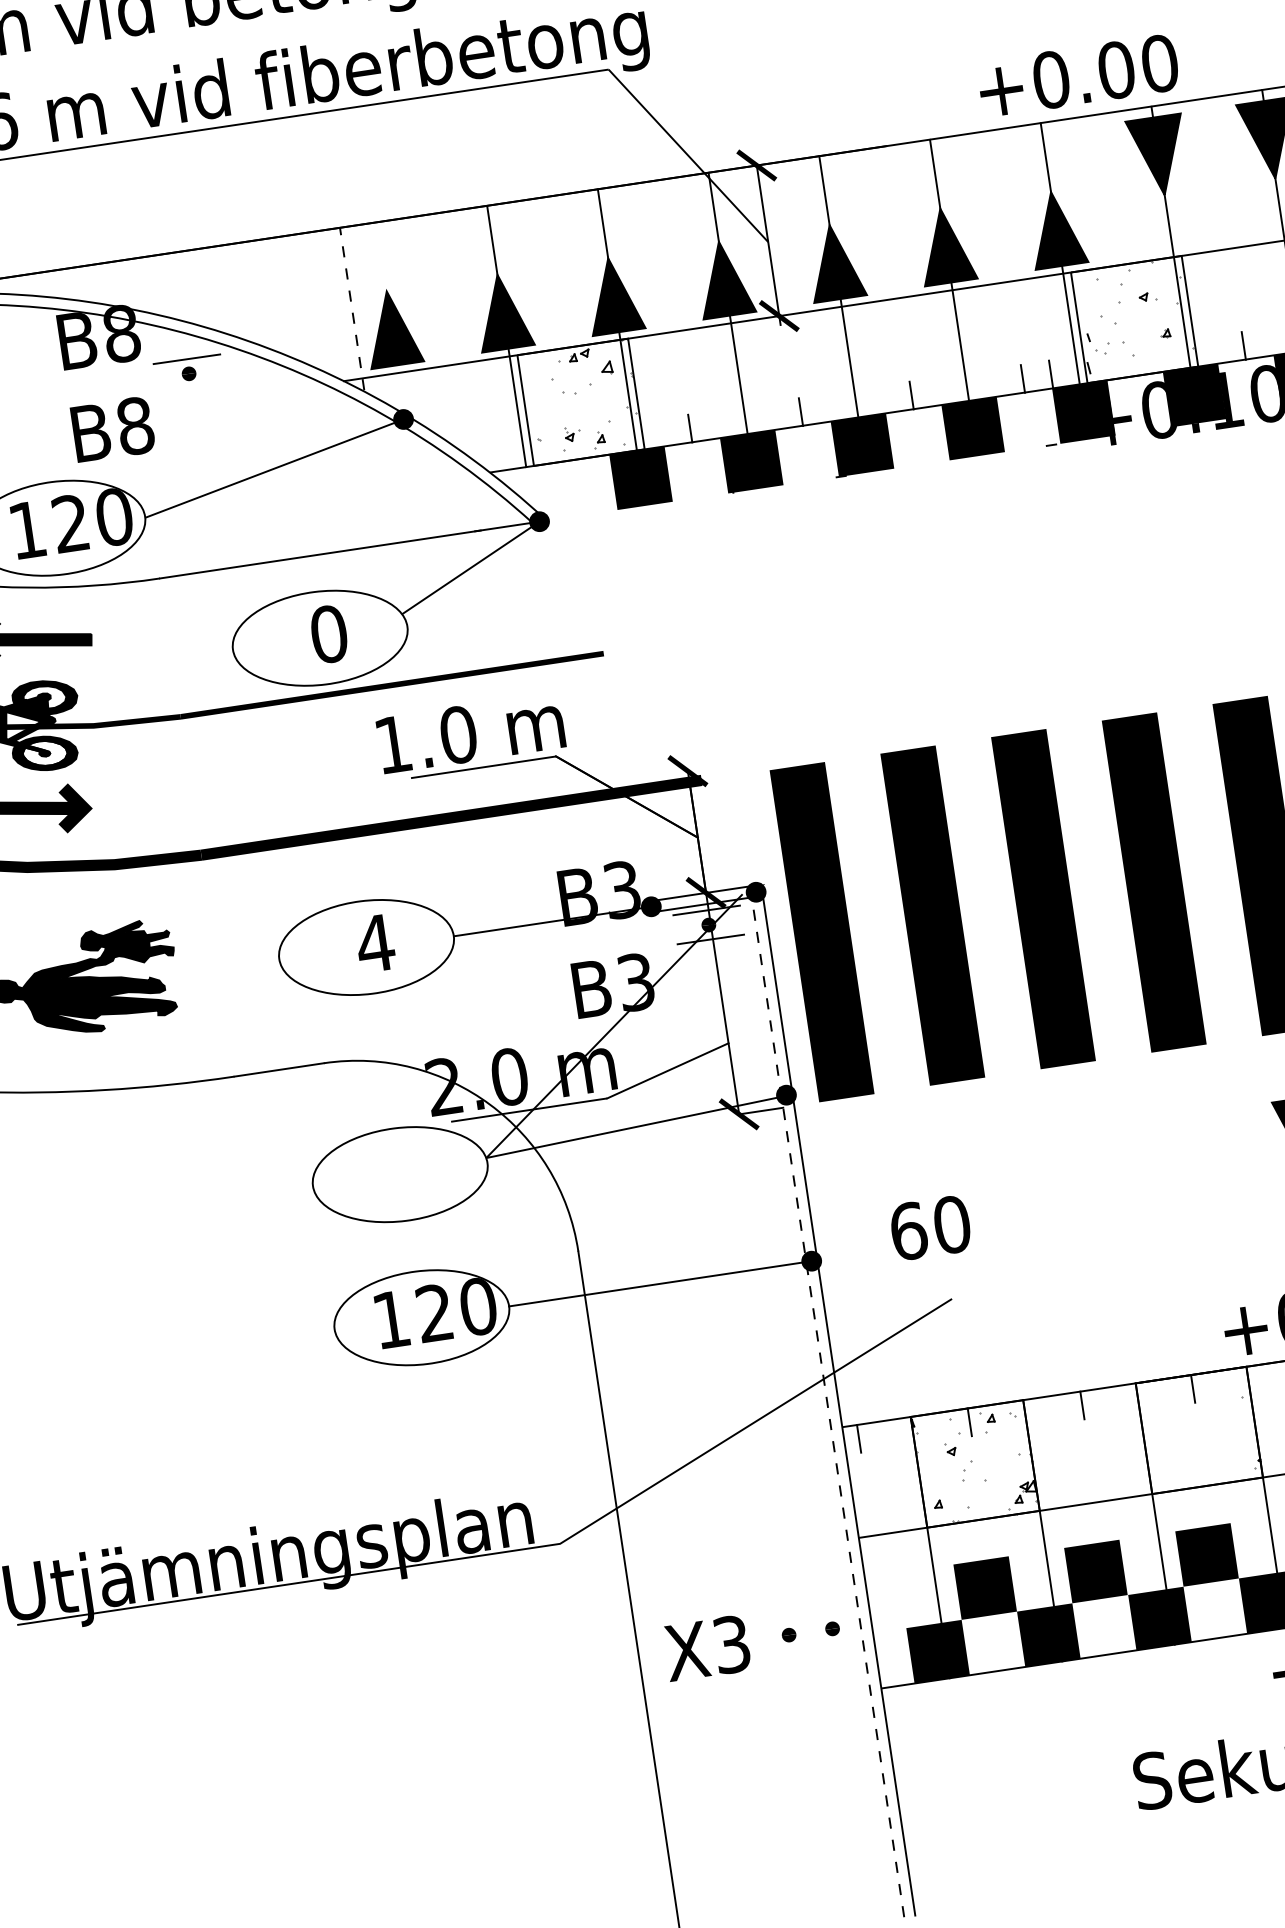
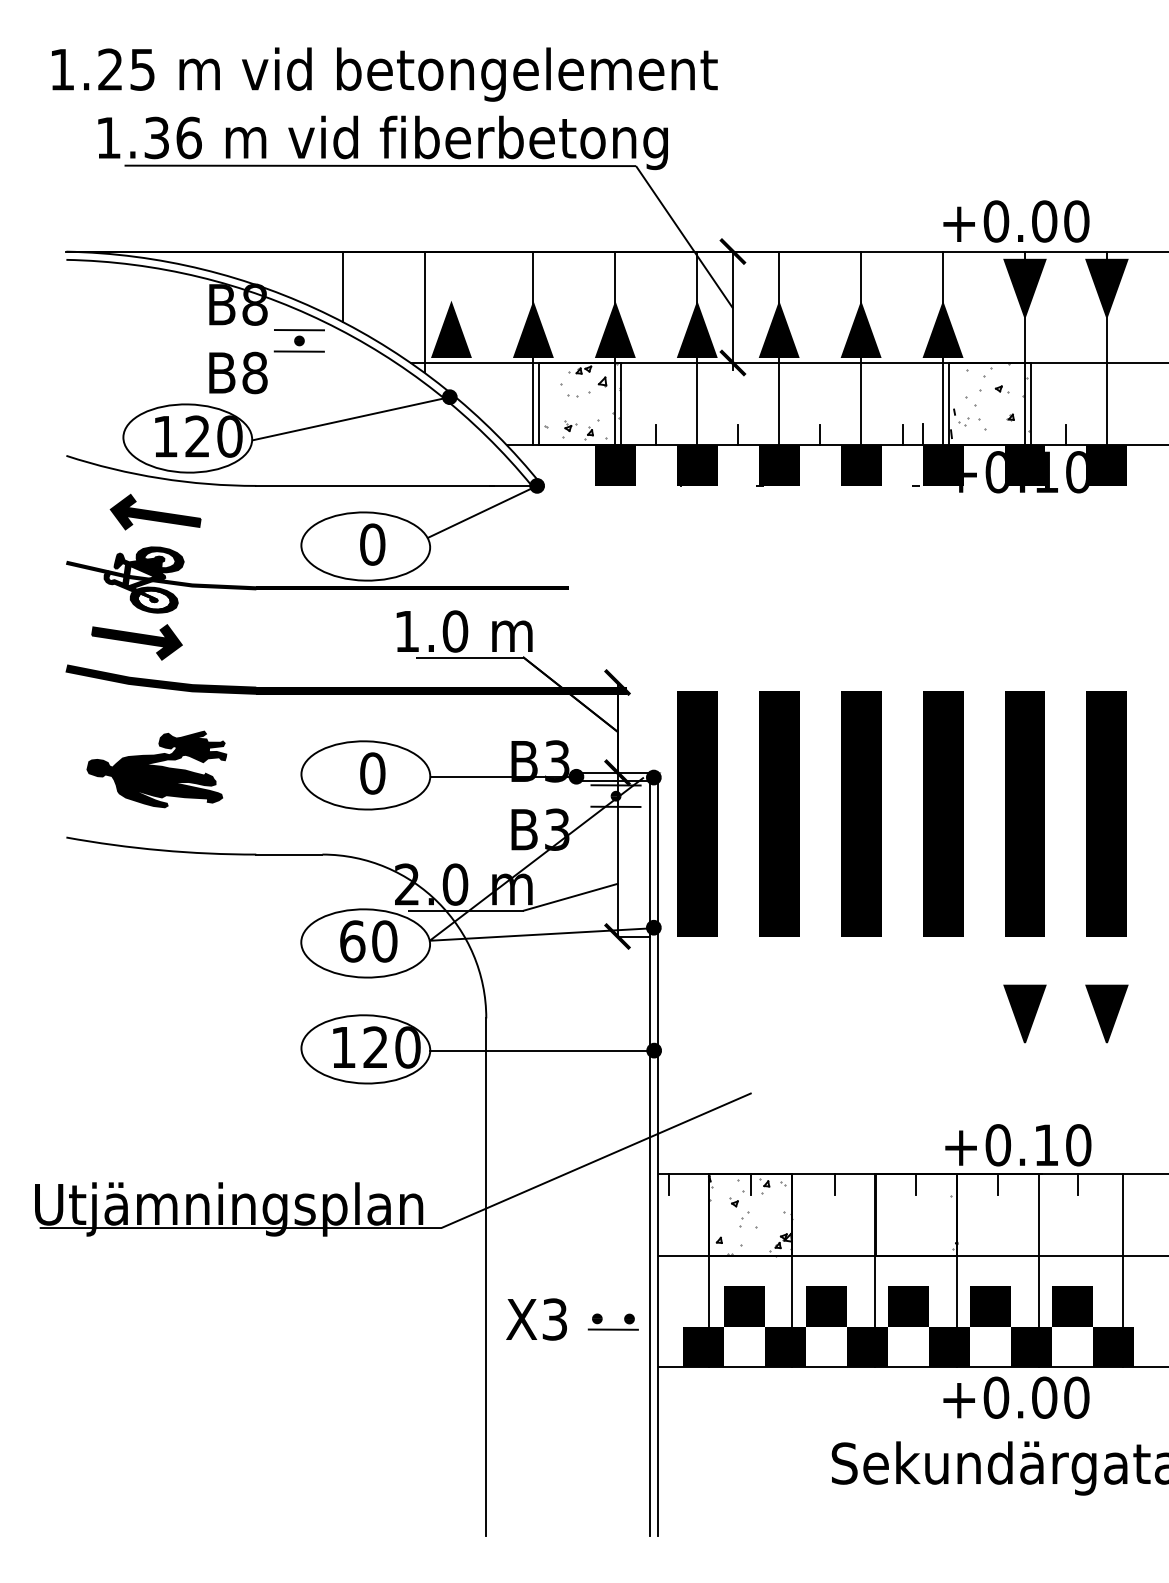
text: (1078, 75) -> (1016, 221), moved
line: (236, 291) -> (342, 286), added
line: (352, 308) -> (424, 311), dashed -> solid
line: (189, 388) -> (298, 351), added
text: (375, 943) -> (372, 773), 4 -> 0
text: (930, 1228) -> (368, 941), moved
line: (827, 1400) -> (650, 1153), dashed -> solid
line: (811, 1646) -> (612, 1329), added

